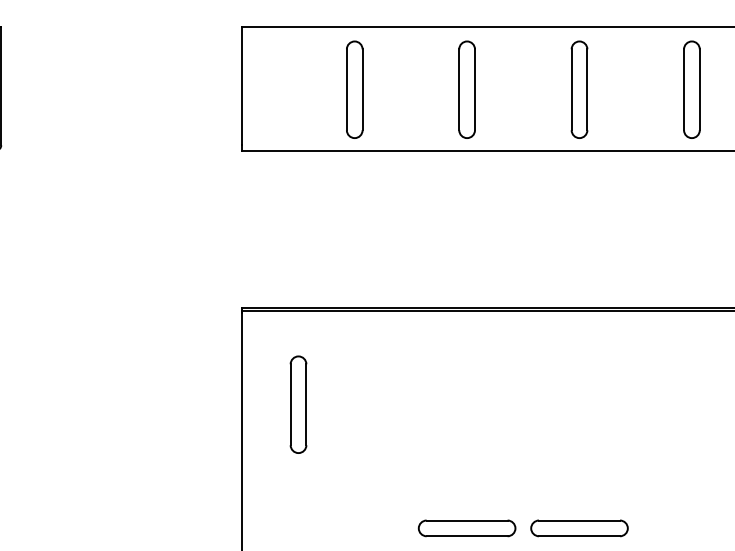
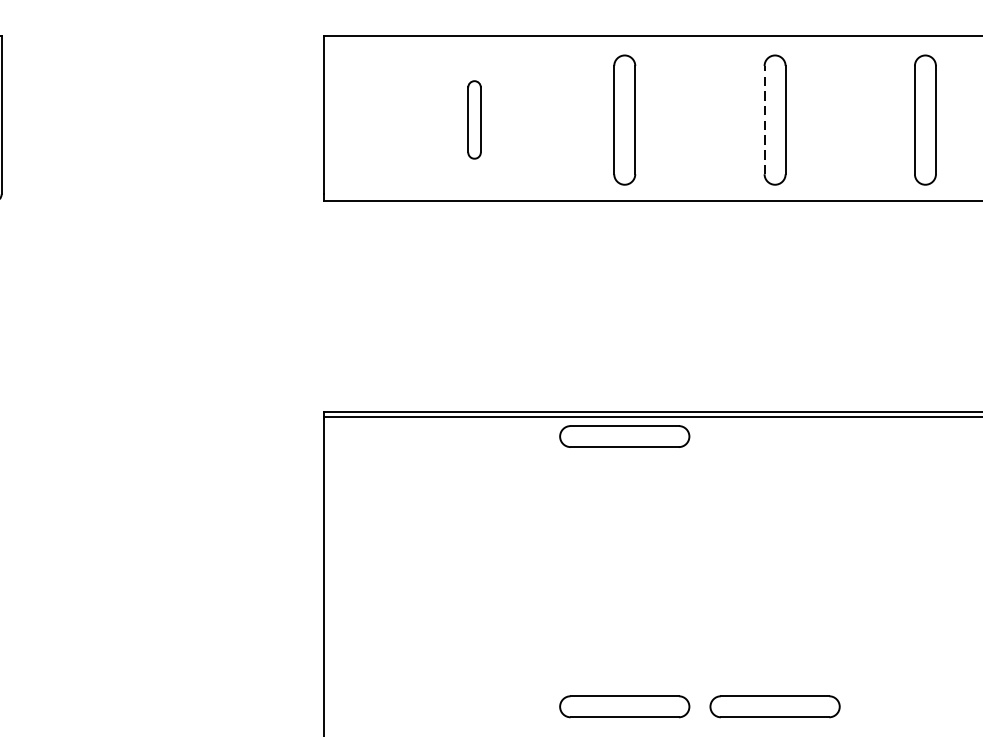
part: (354, 89) -> (474, 119), size x0.6
line: (571, 89) -> (764, 119), solid -> dashed
part: (466, 326) -> (623, 436), added
part: (298, 404) -> (399, 541), removed

